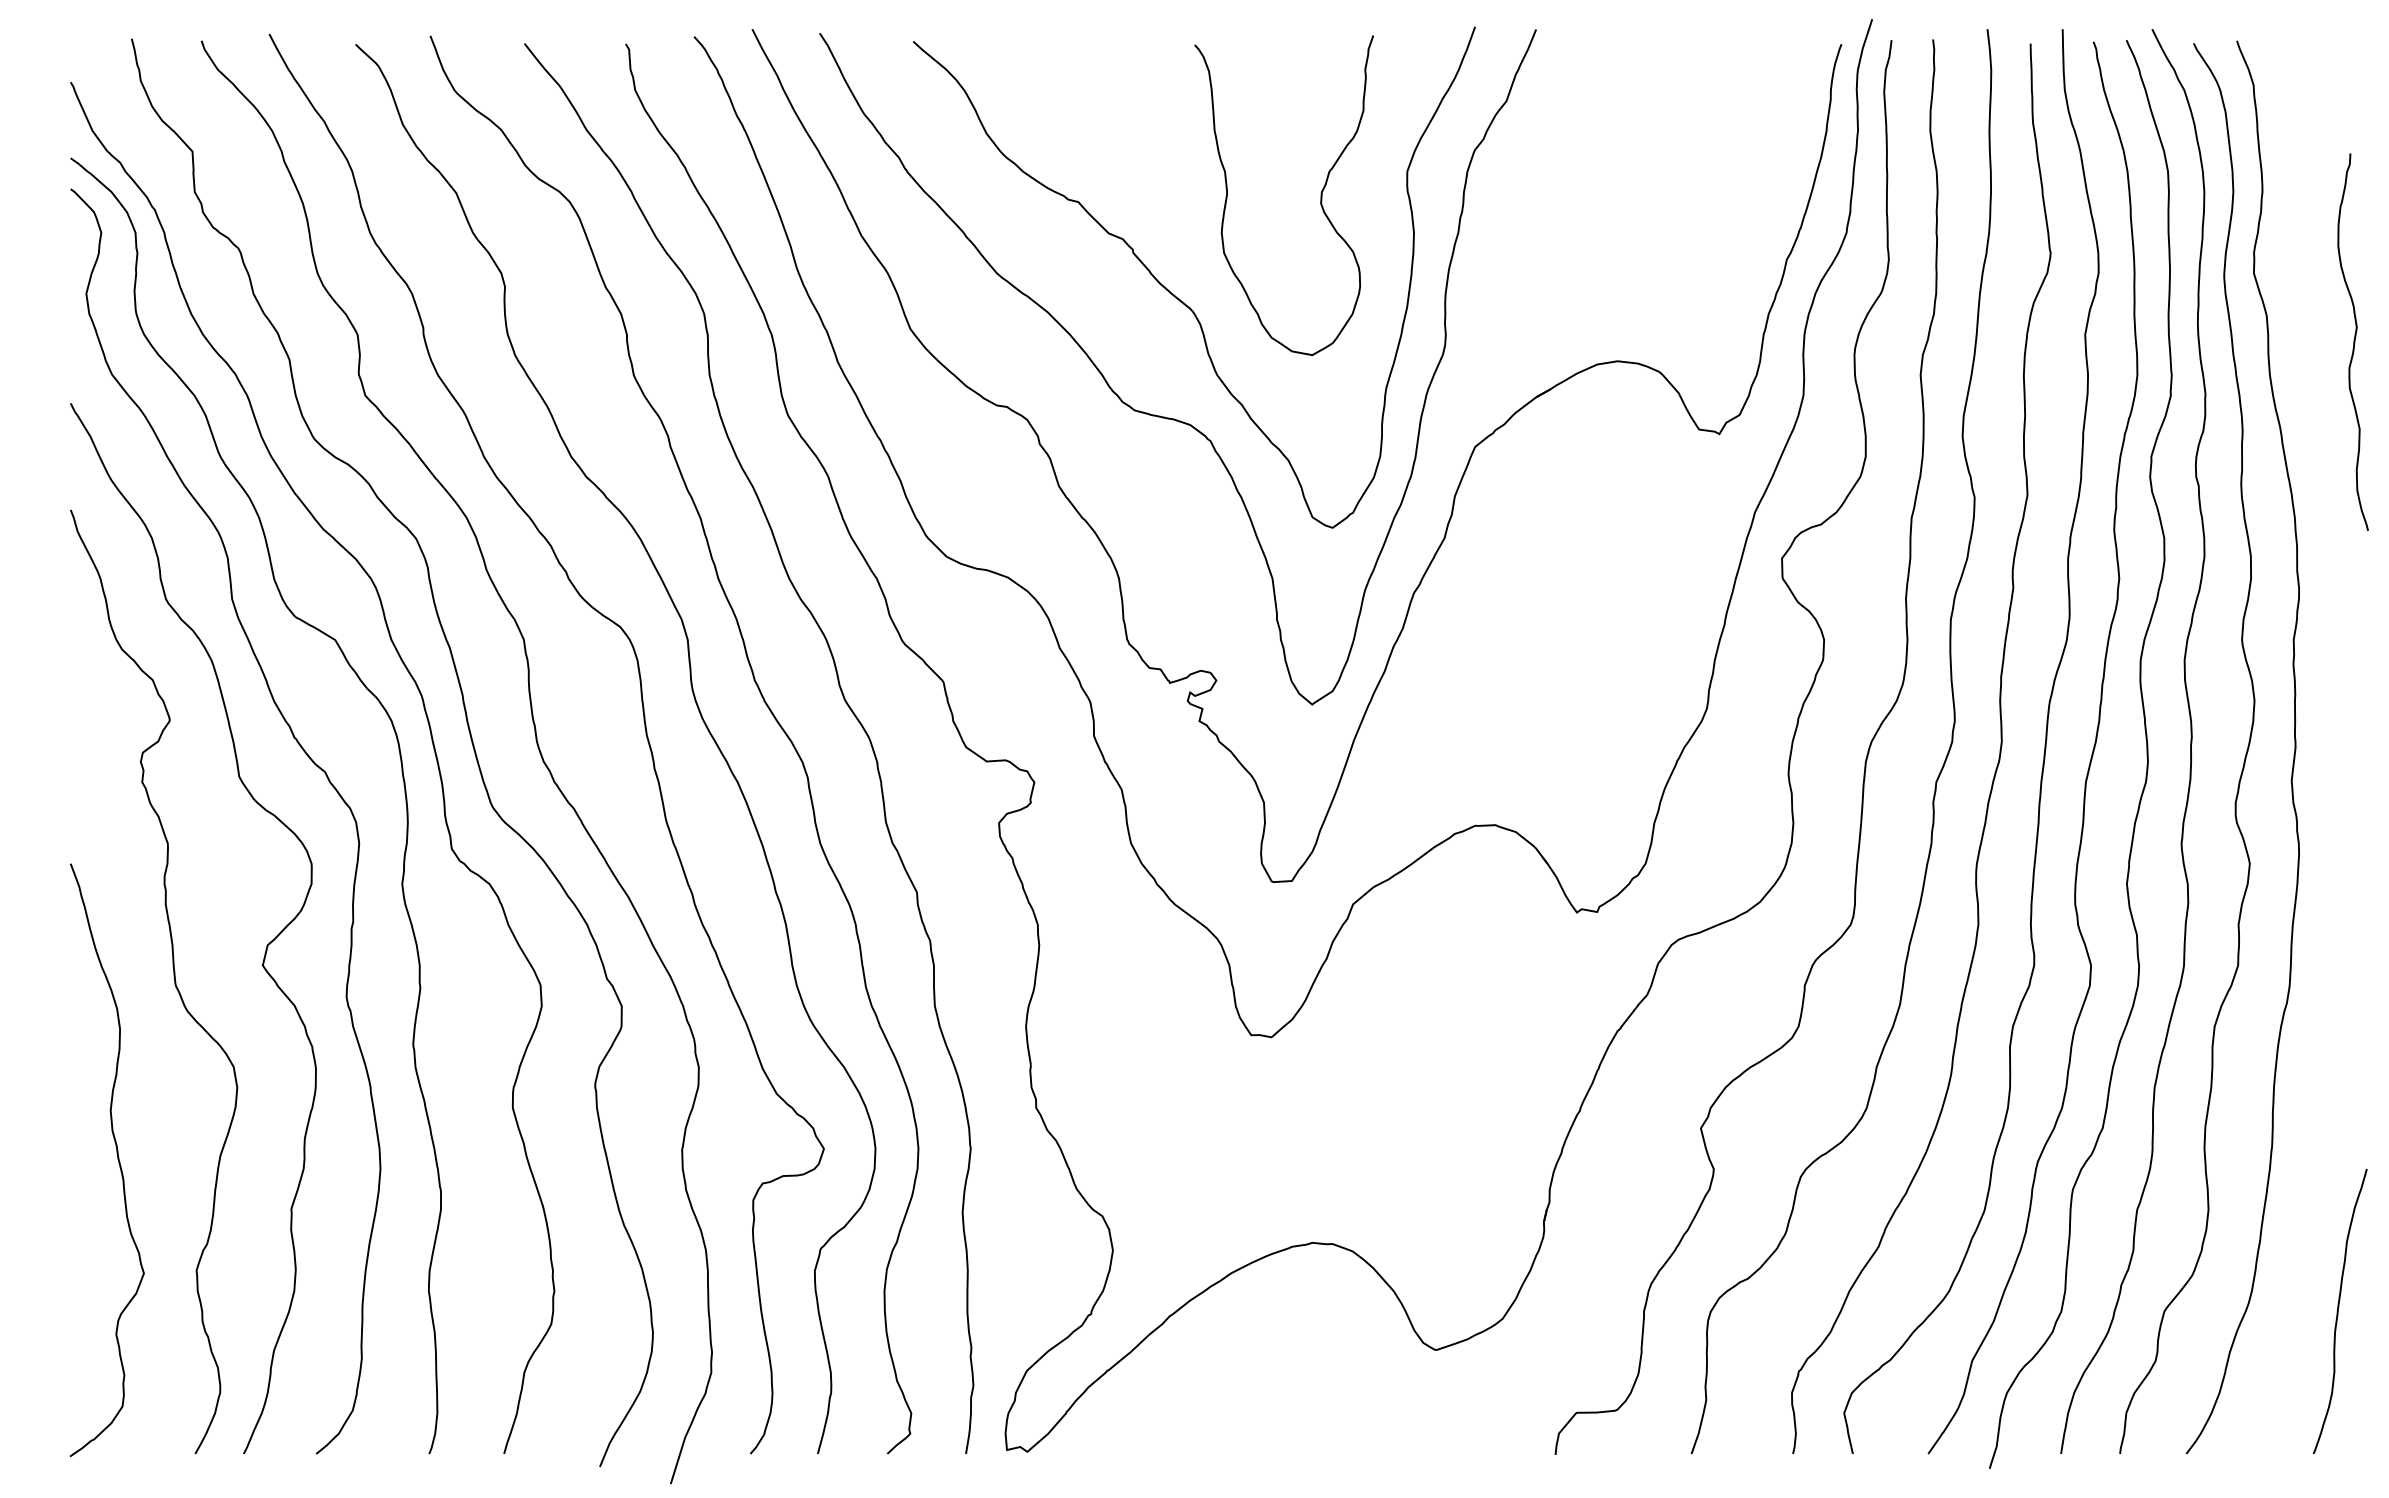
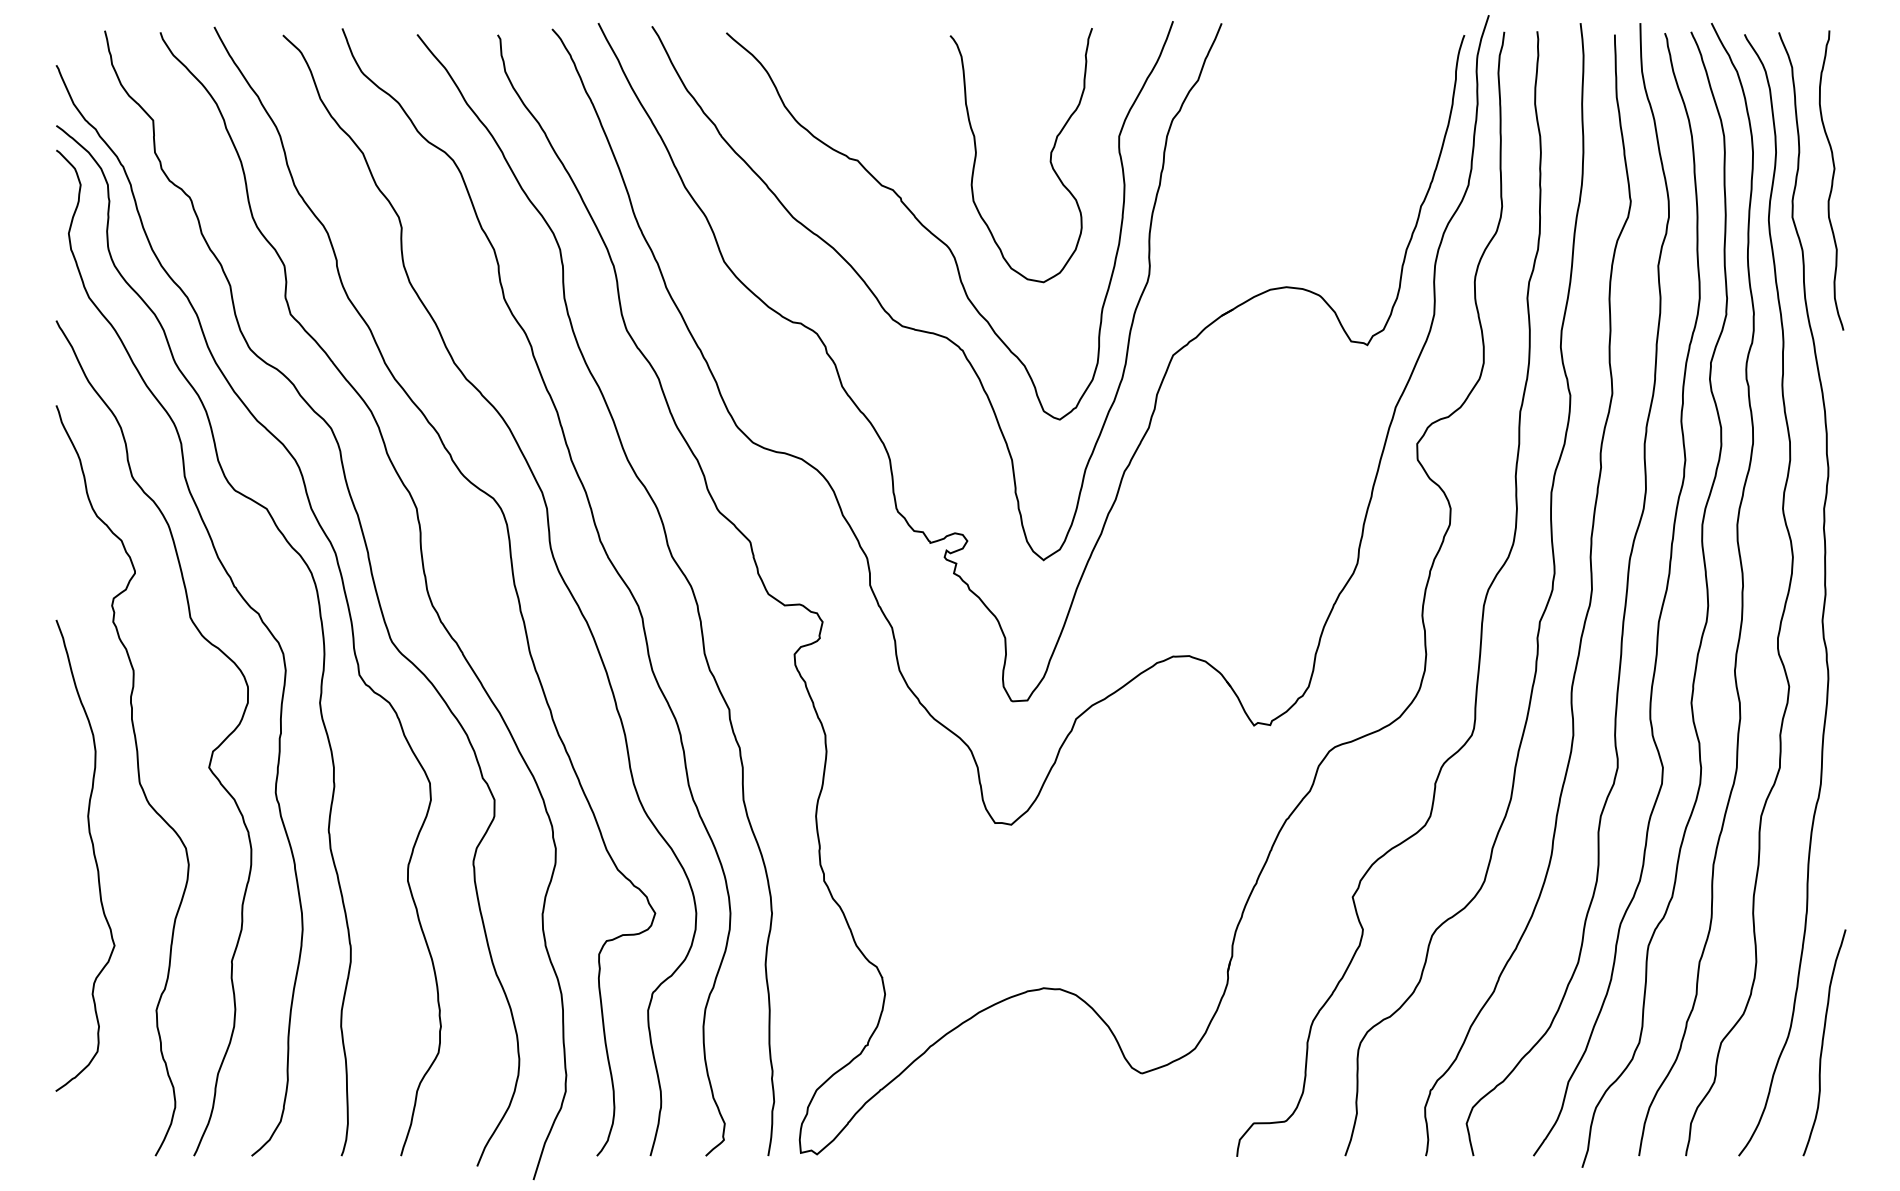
curve: (2353, 341) -> (1831, 180), moved
curve: (117, 1159) -> (93, 855), moved
curve: (2338, 1311) -> (1823, 1042), moved

